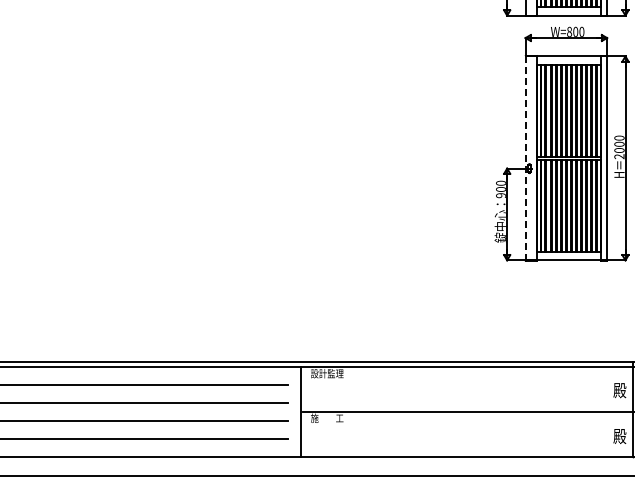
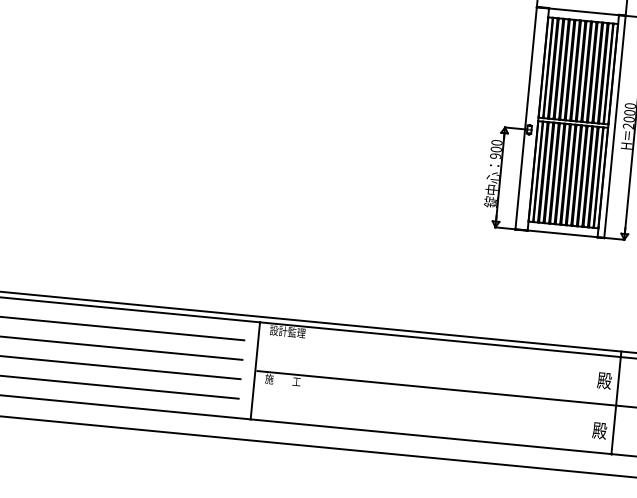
line: (525, 158) -> (526, 118), dashed -> solid

